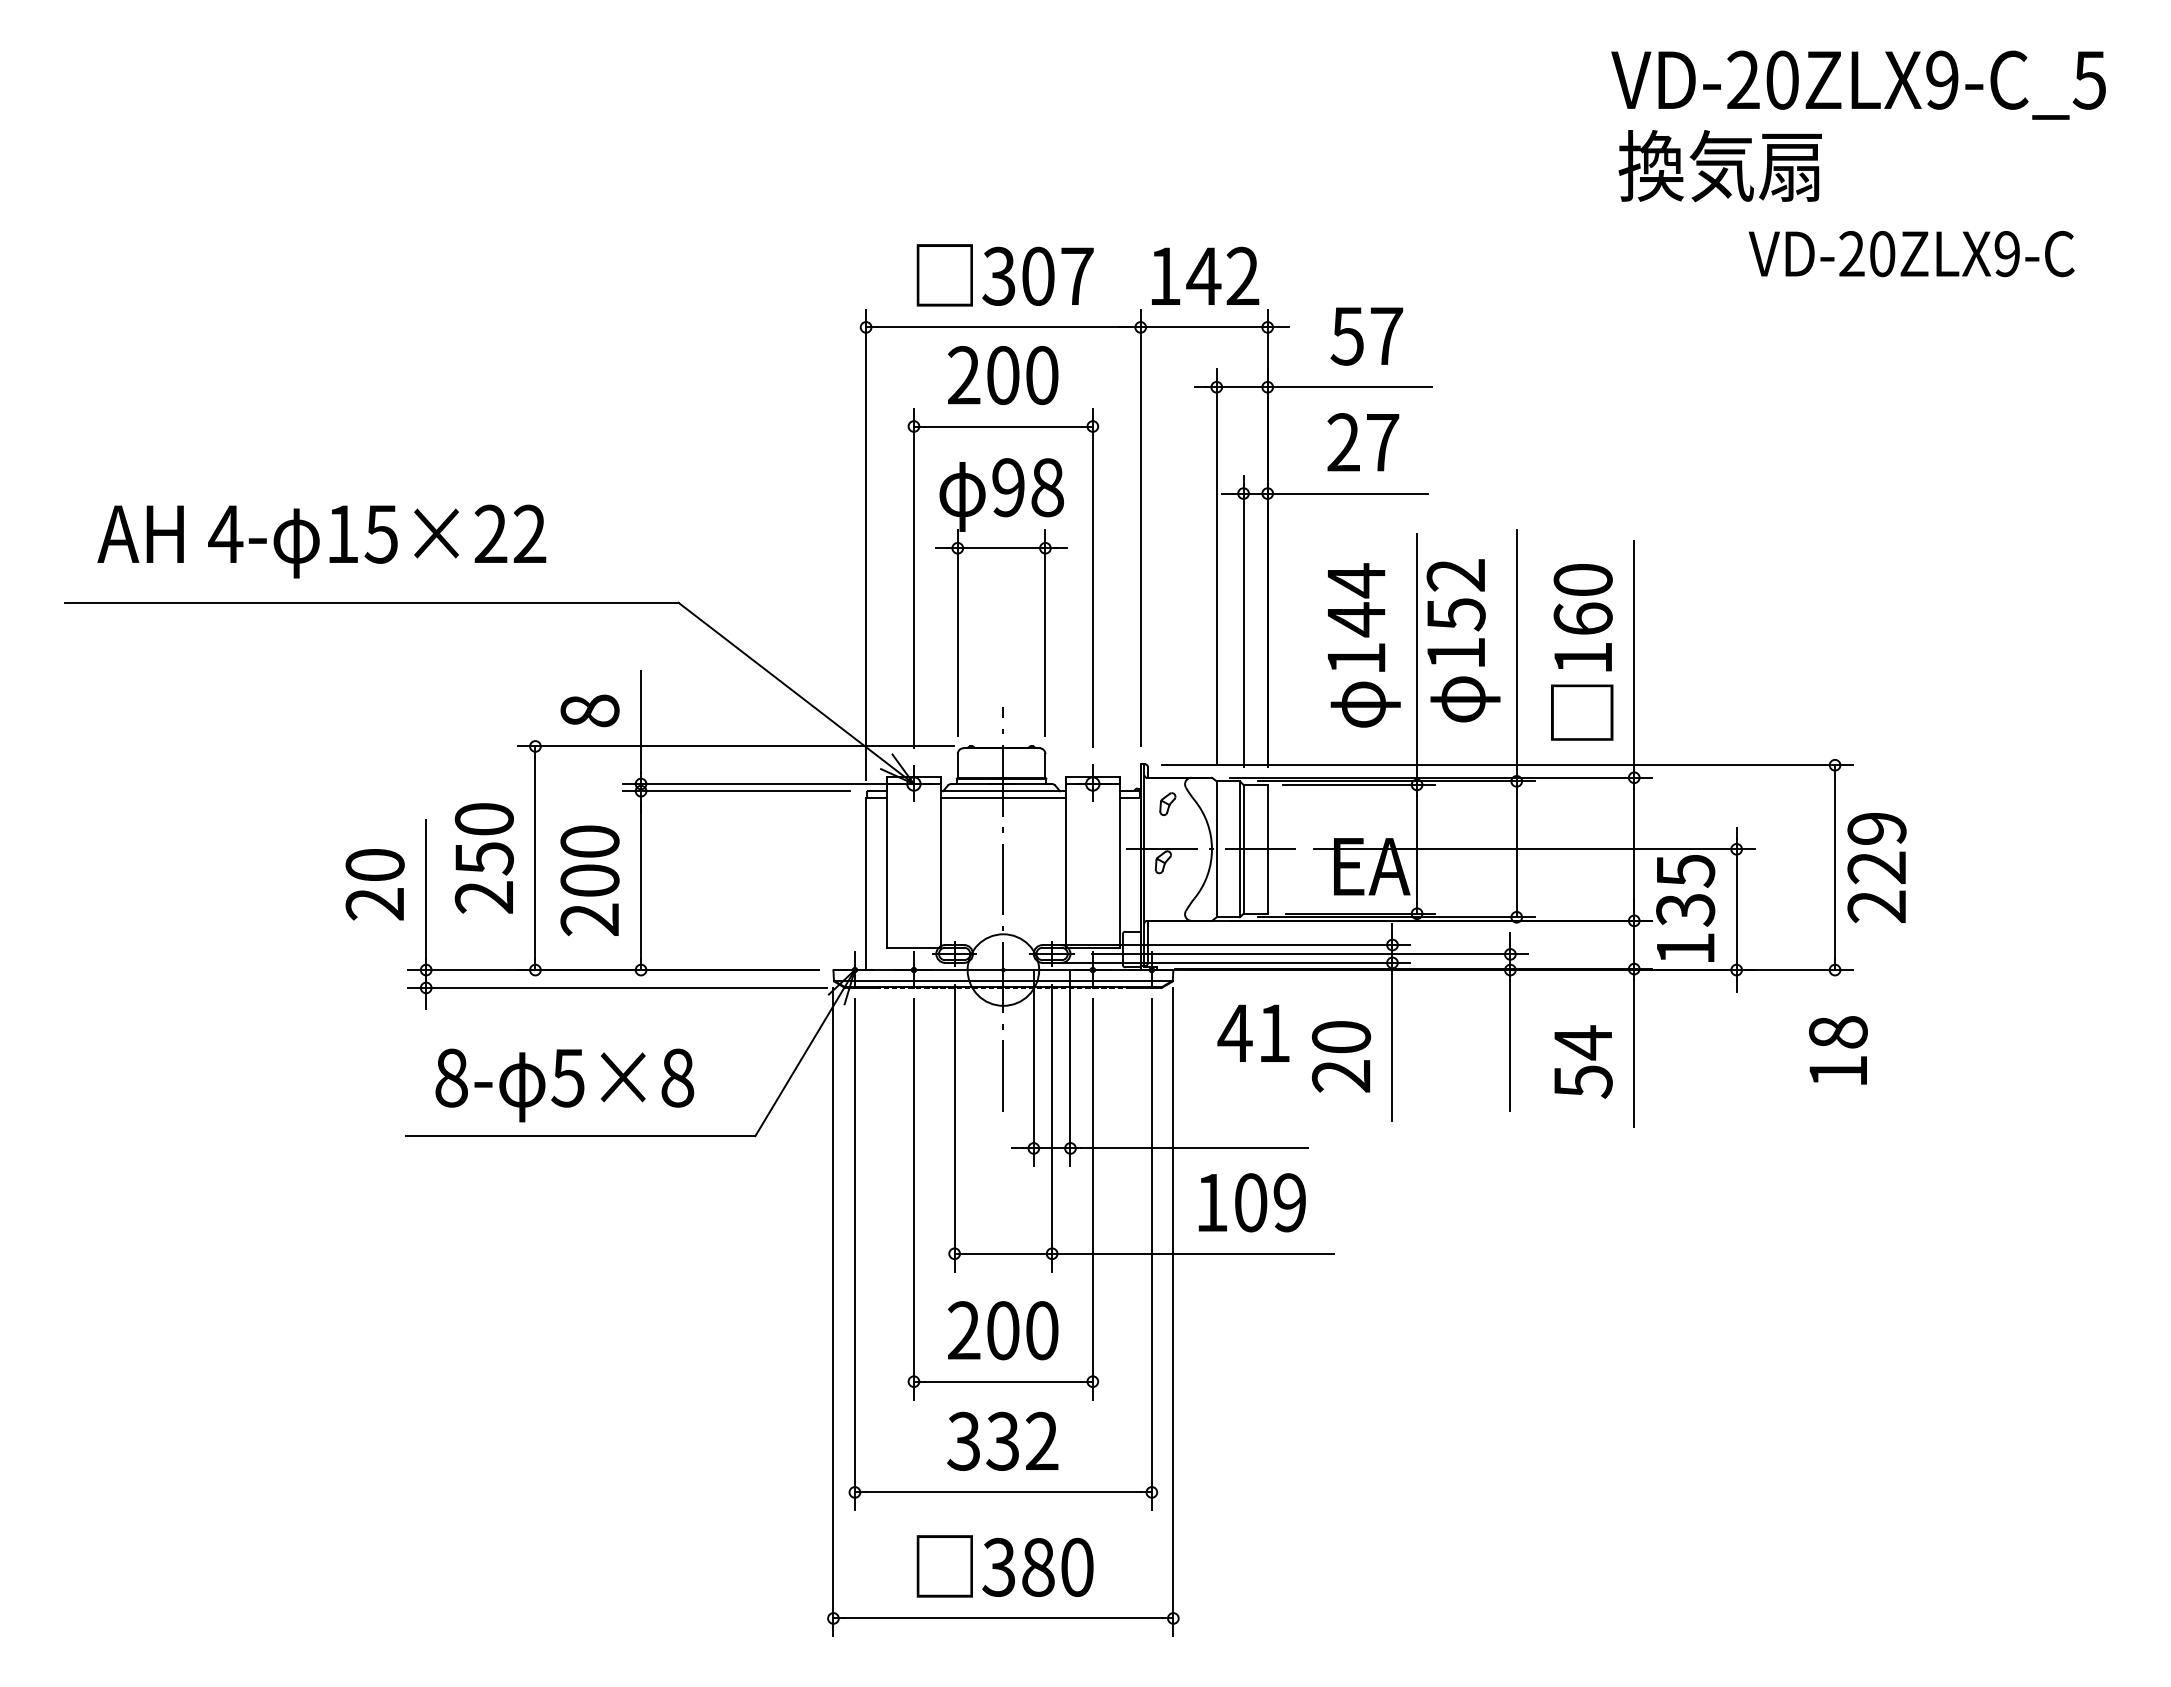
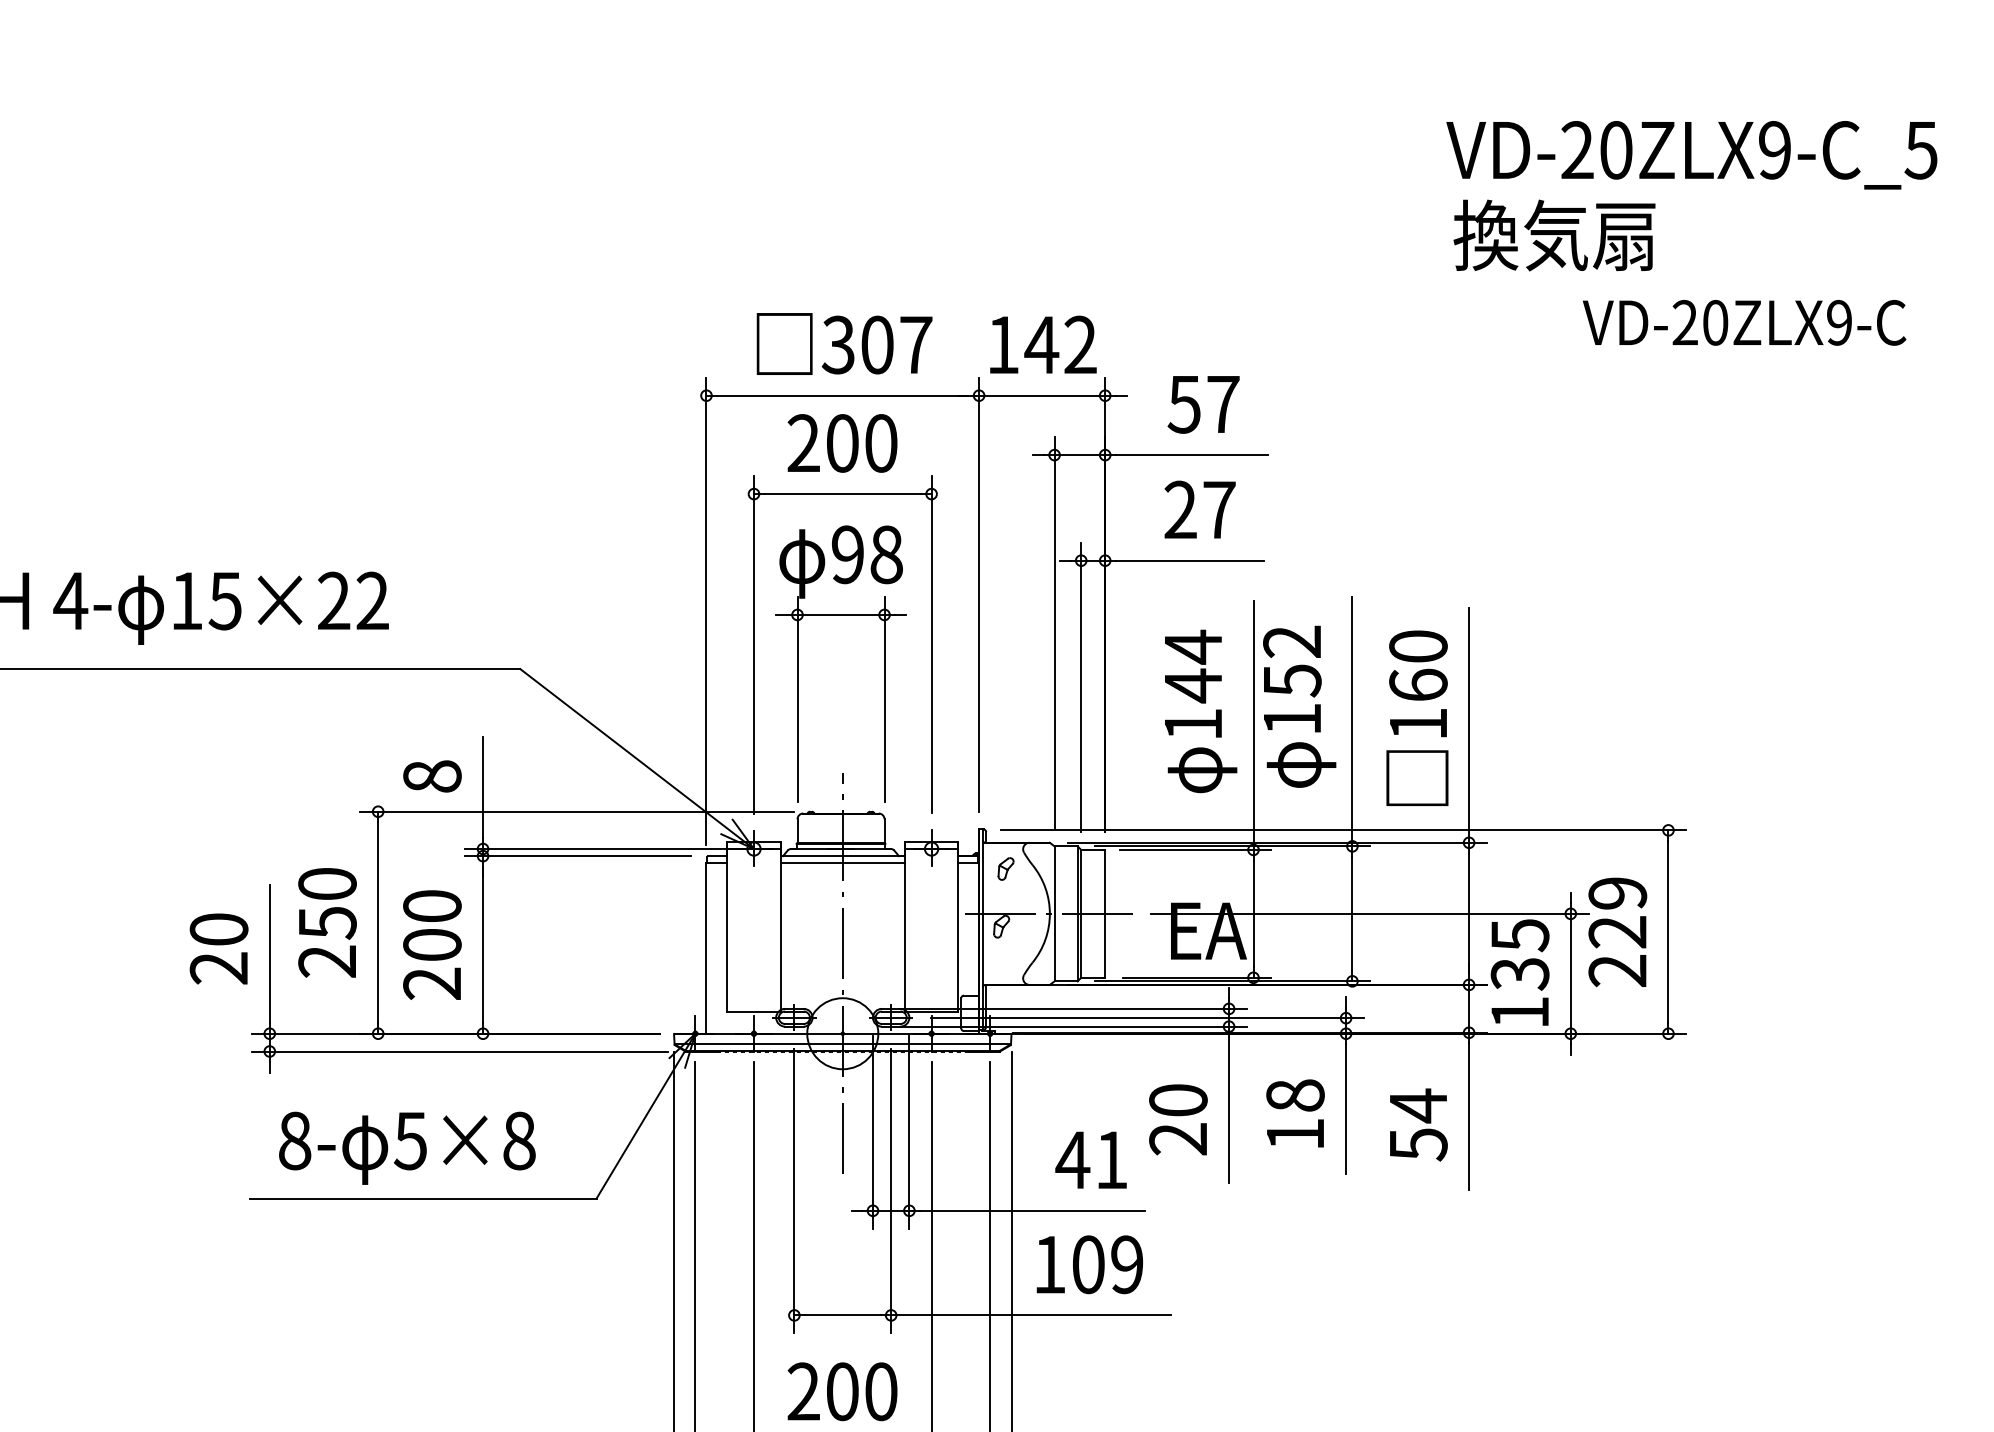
text: (1876, 868) -> (1617, 932), moved
text: (1253, 1032) -> (1091, 1159), moved
text: (1838, 1050) -> (1295, 1113), moved

